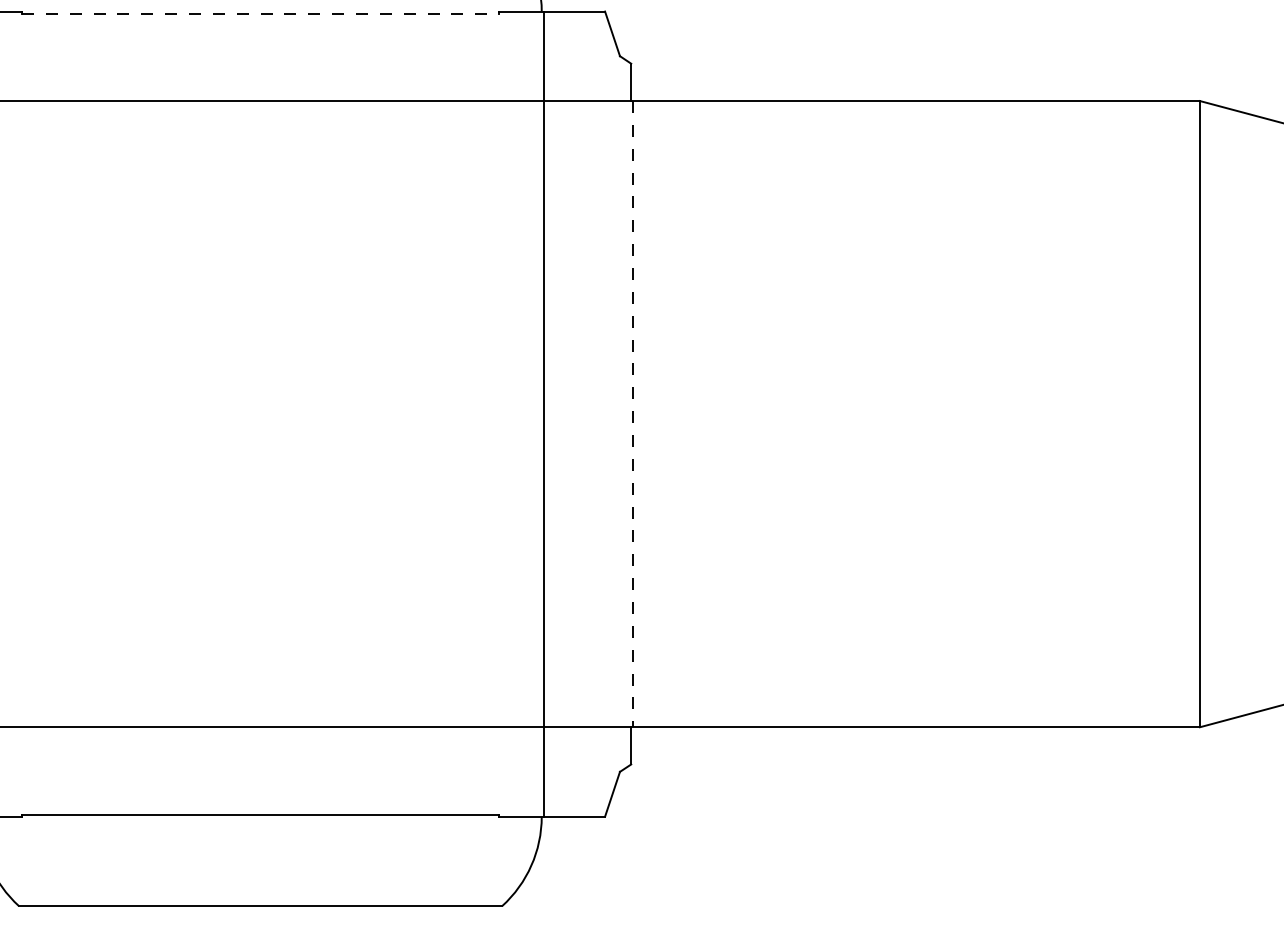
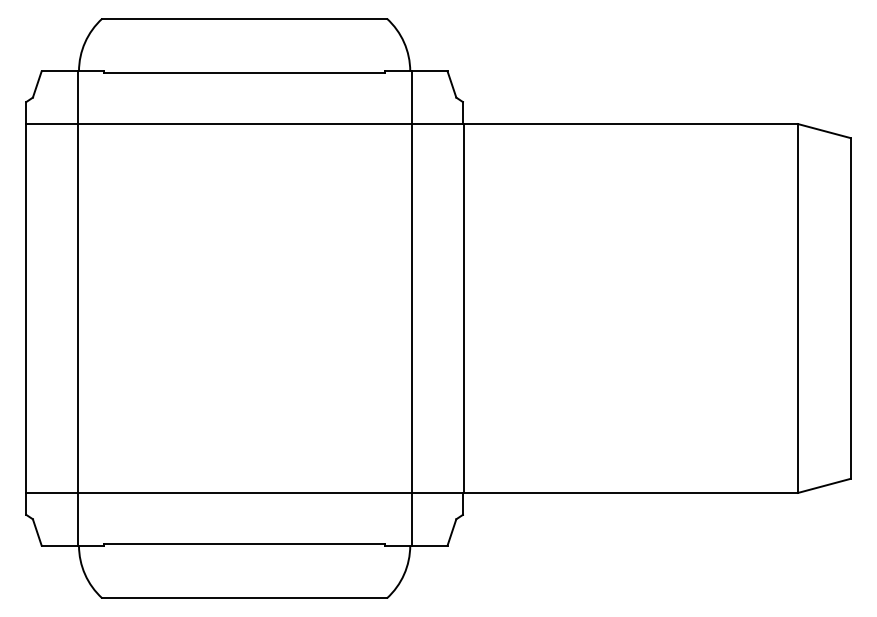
line: (260, 13) -> (244, 72), dashed -> solid
line: (633, 415) -> (464, 309), dashed -> solid

